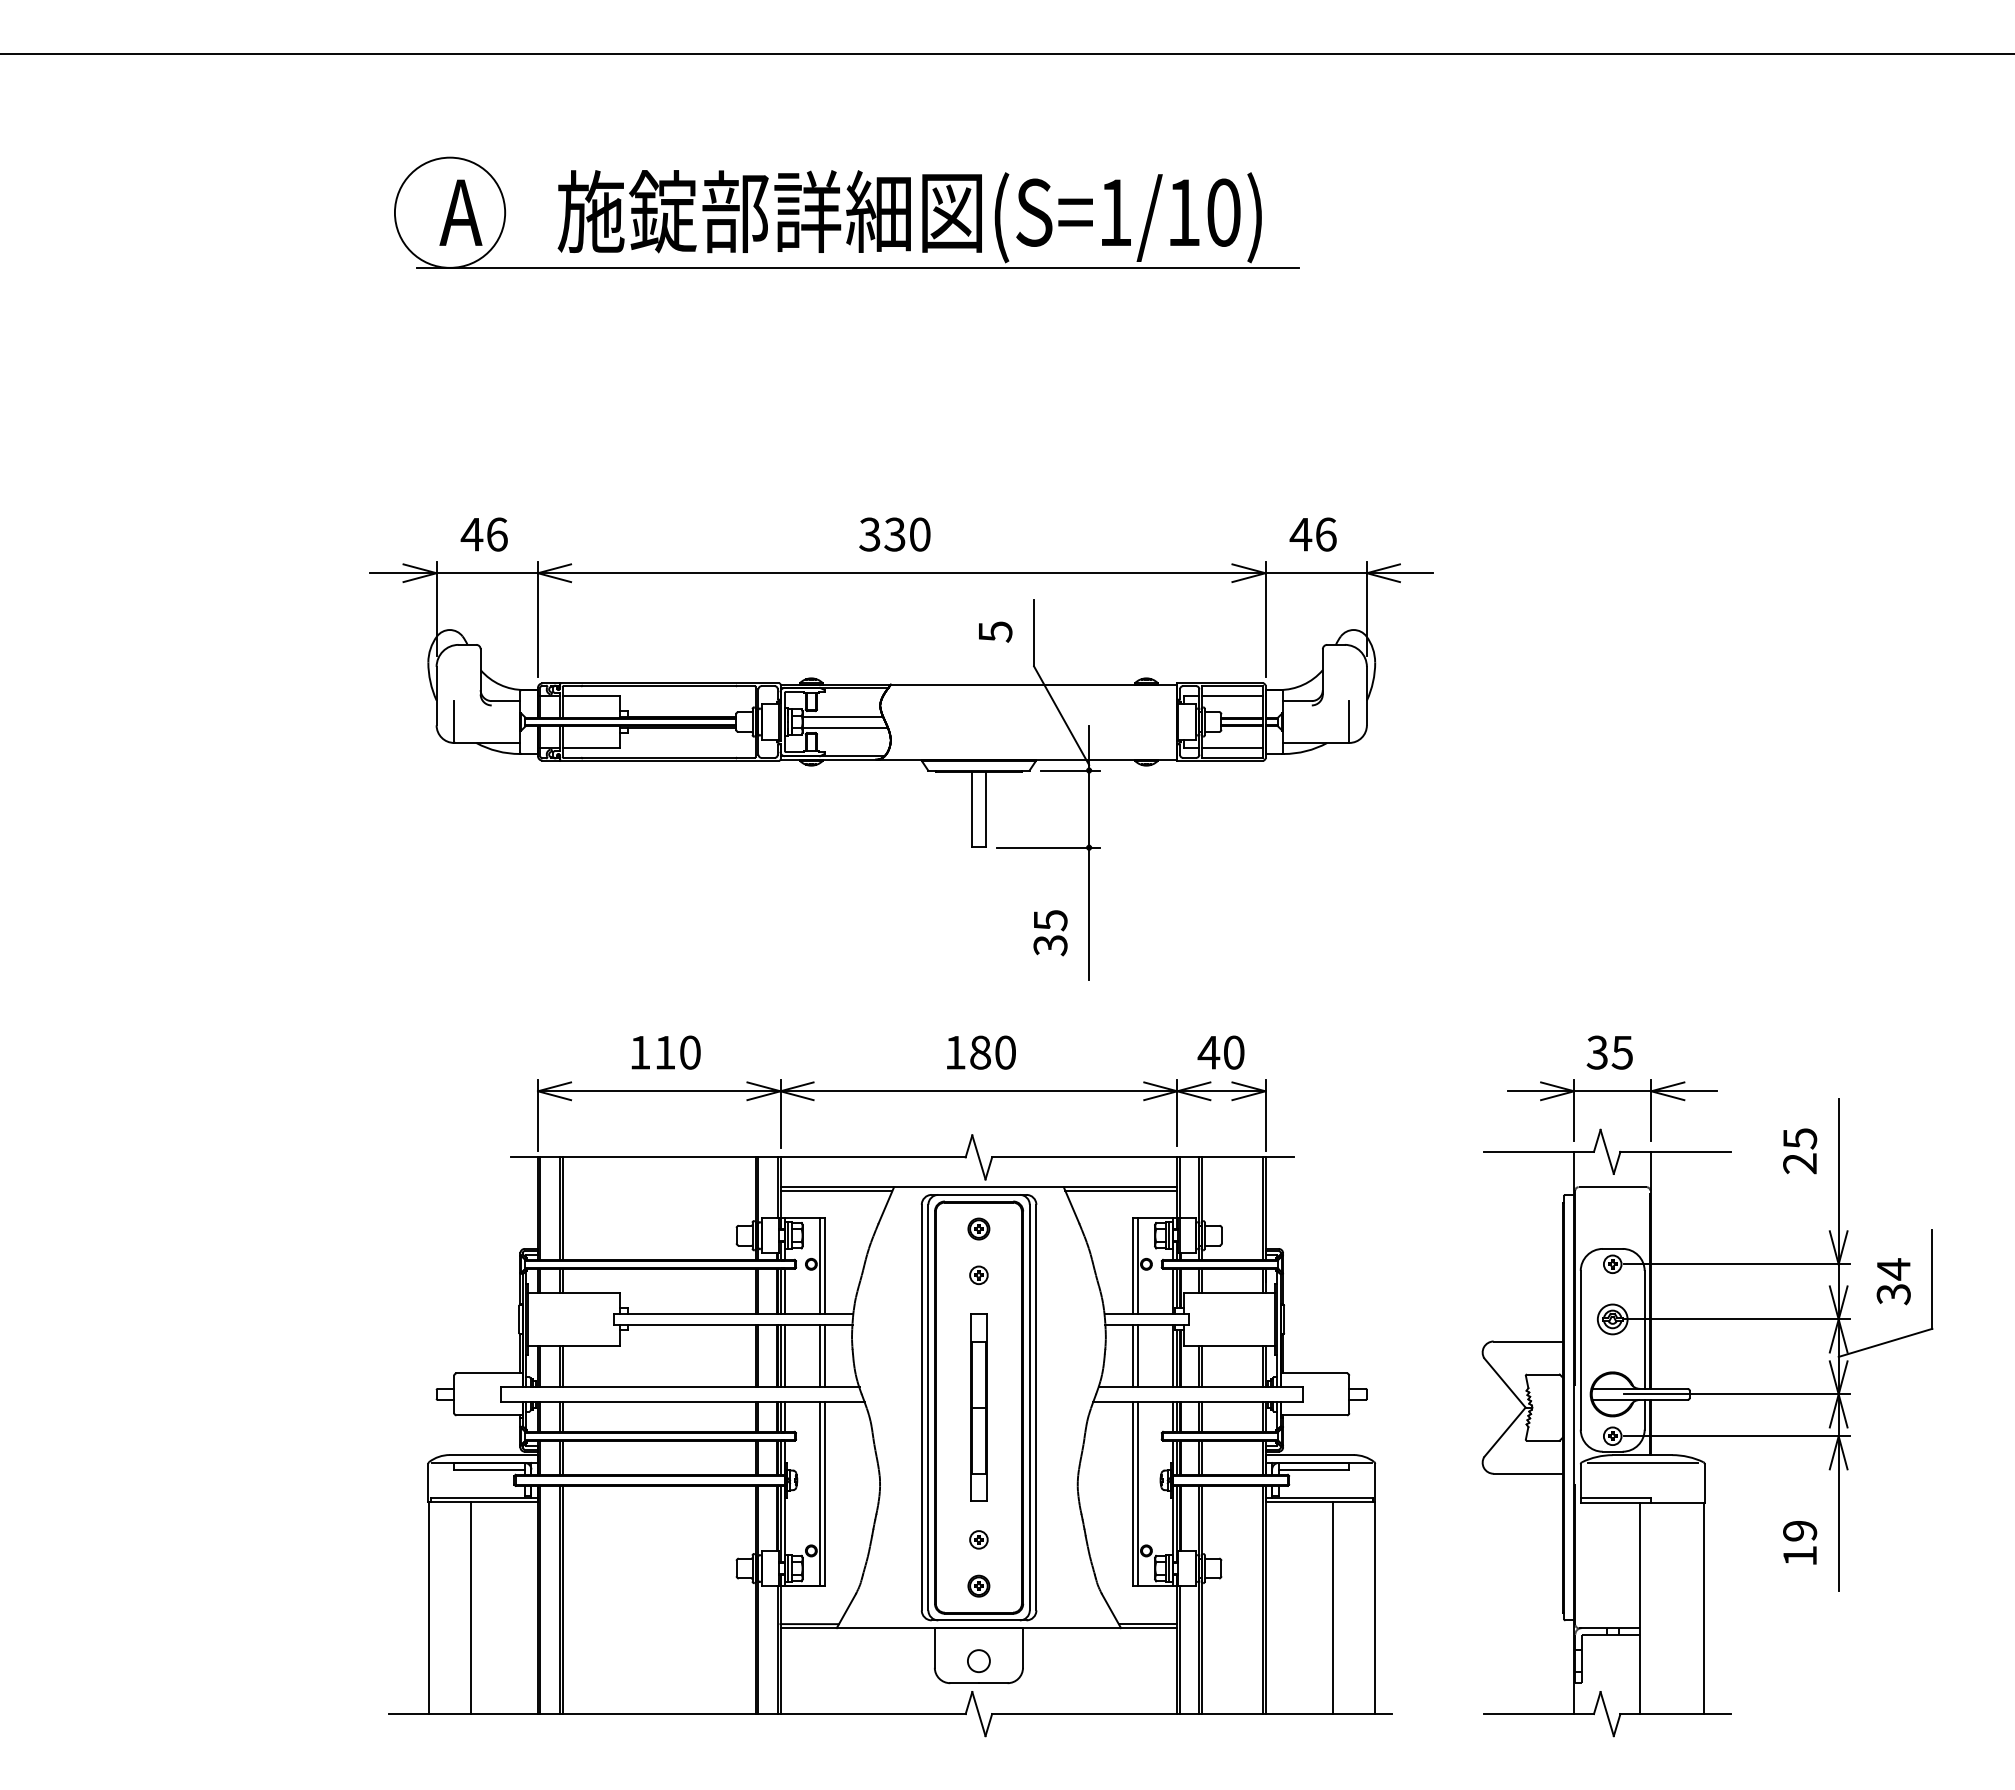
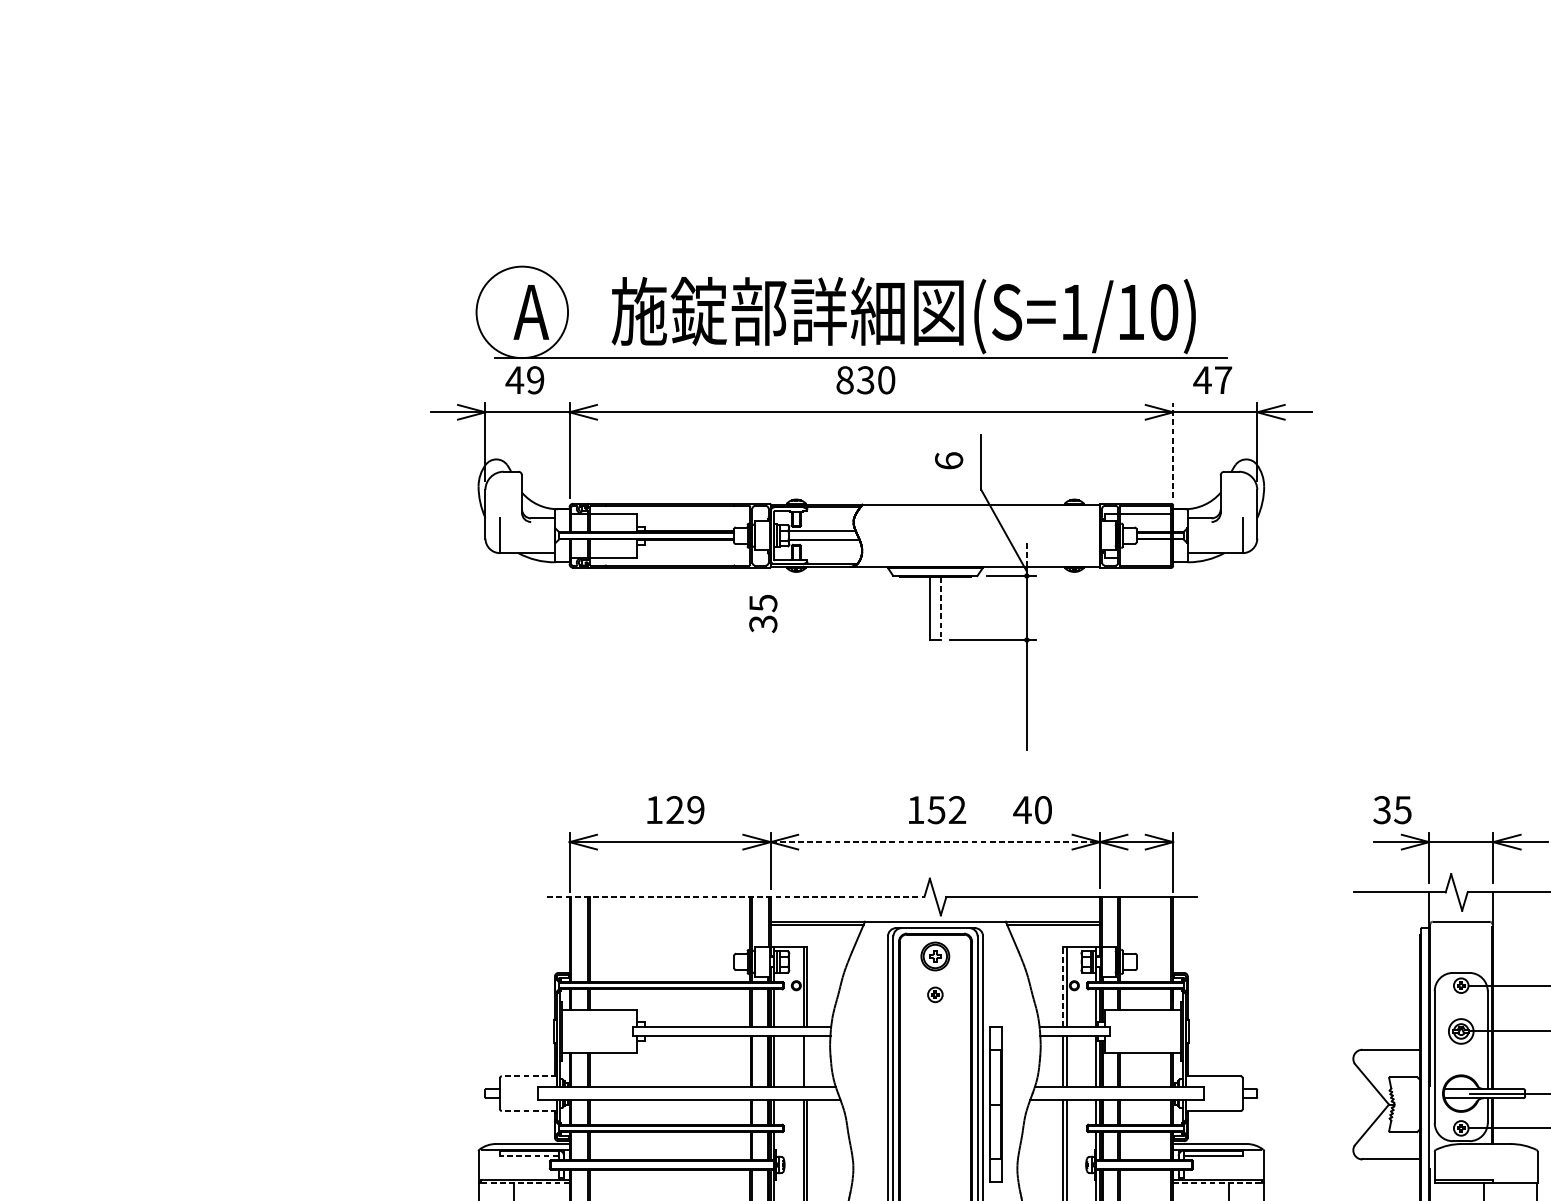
part: (846, 212) -> (851, 312), moved
text: (496, 534) -> (535, 380), 46 -> 49
text: (869, 534) -> (844, 380), 330 -> 830
text: (1326, 534) -> (1223, 380), 46 -> 47
line: (1265, 619) -> (1173, 450), solid -> dashed
text: (995, 631) -> (949, 460), 5 -> 6
line: (1089, 742) -> (1027, 552), solid -> dashed
line: (1232, 748) -> (1145, 557), removed
line: (985, 809) -> (940, 608), solid -> dashed
text: (1050, 933) -> (763, 614), moved
text: (677, 1052) -> (685, 809), 110 -> 129
text: (992, 1052) -> (946, 809), 180 -> 152
text: (1220, 1052) -> (1032, 809), moved
text: (1609, 1052) -> (1392, 809), moved
line: (979, 1091) -> (935, 842), solid -> dashed
line: (738, 1157) -> (735, 897), solid -> dashed
part: (978, 1228) -> (935, 955), size x1.6
line: (1133, 1265) -> (1063, 986), solid -> dashed
line: (824, 1355) -> (807, 1061), removed
line: (489, 1373) -> (529, 1076), solid -> dashed
part: (978, 1407) -> (995, 1104), moved
line: (489, 1415) -> (529, 1111), solid -> dashed
line: (1642, 1462) -> (1485, 1150), removed
line: (489, 1469) -> (529, 1155), solid -> dashed
line: (483, 1502) -> (524, 1183), solid -> dashed
line: (1320, 1502) -> (1218, 1183), solid -> dashed

